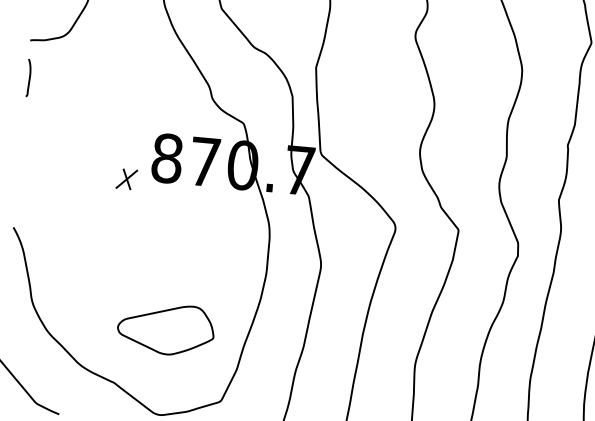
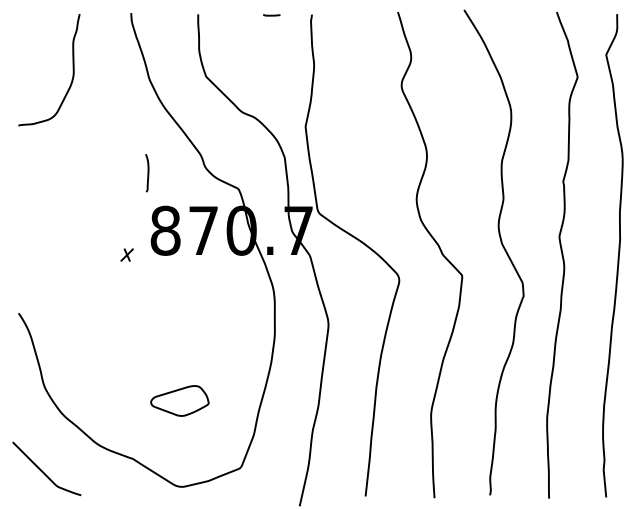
curve: (28, 78) -> (147, 173), moved
part: (126, 178) -> (126, 254), size x0.6
part: (165, 328) -> (179, 400), size x0.6

